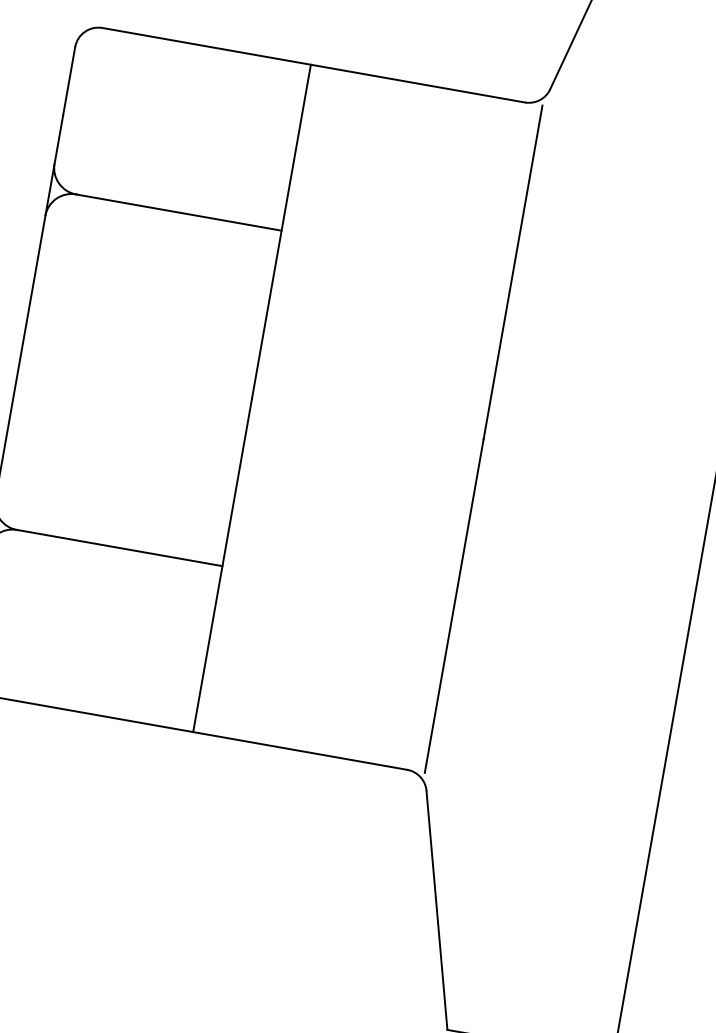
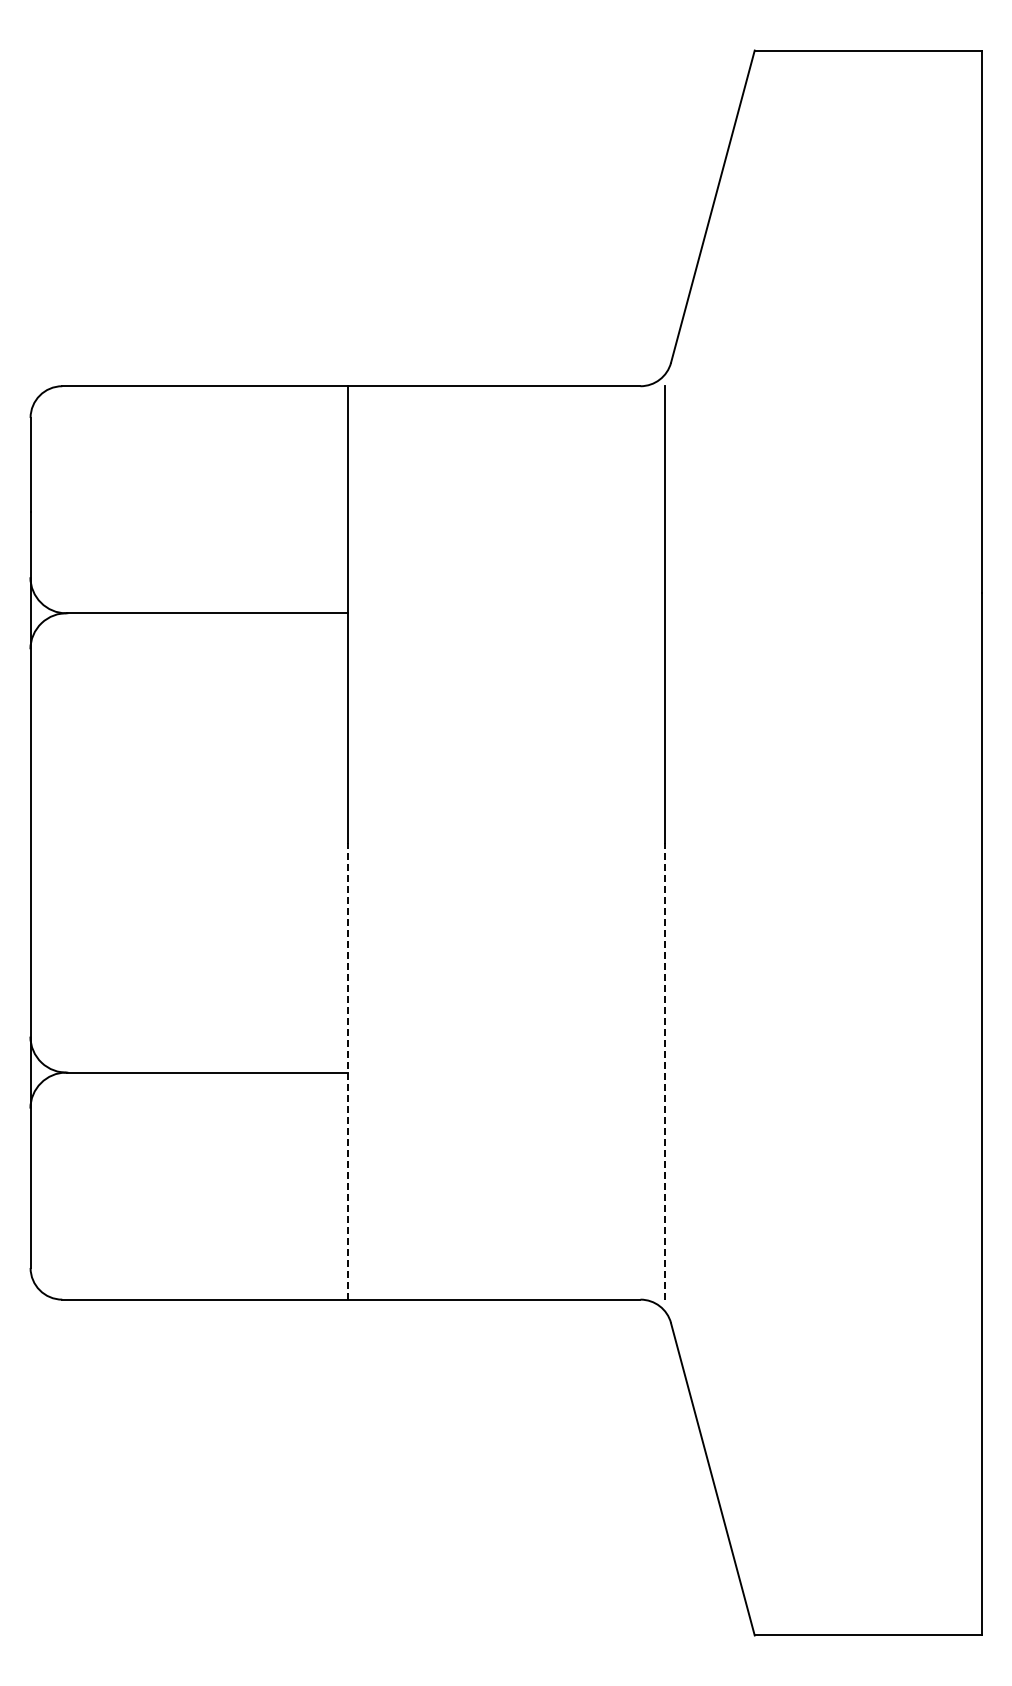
line: (222, 564) -> (347, 1070), solid -> dashed
line: (454, 605) -> (664, 1070), solid -> dashed

